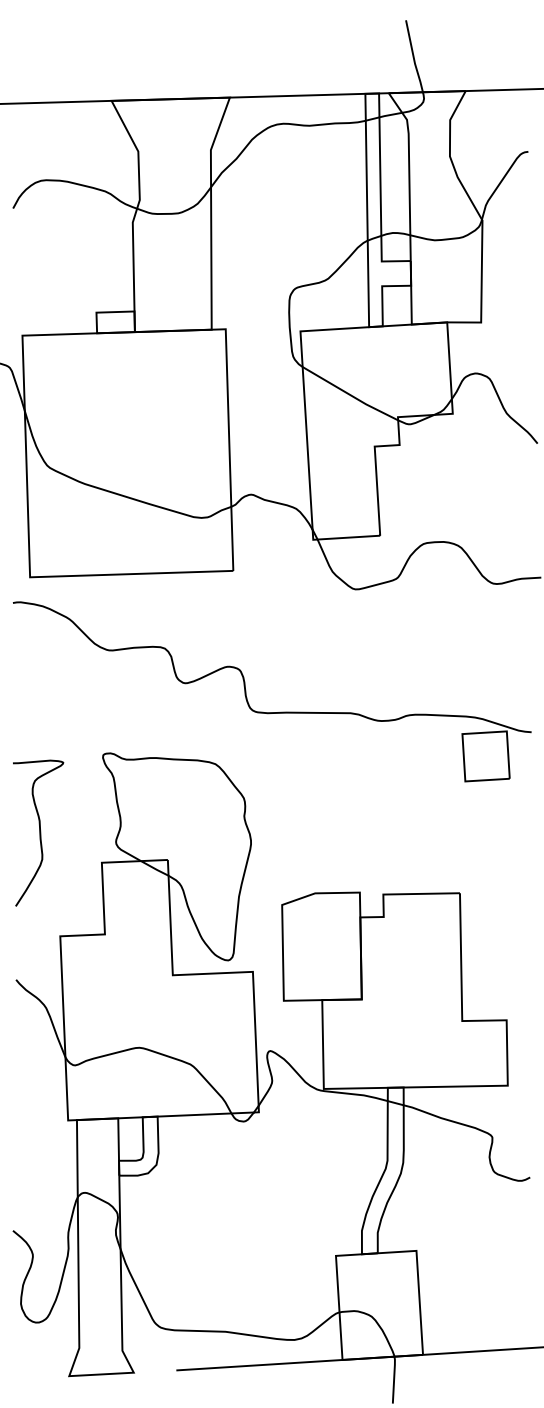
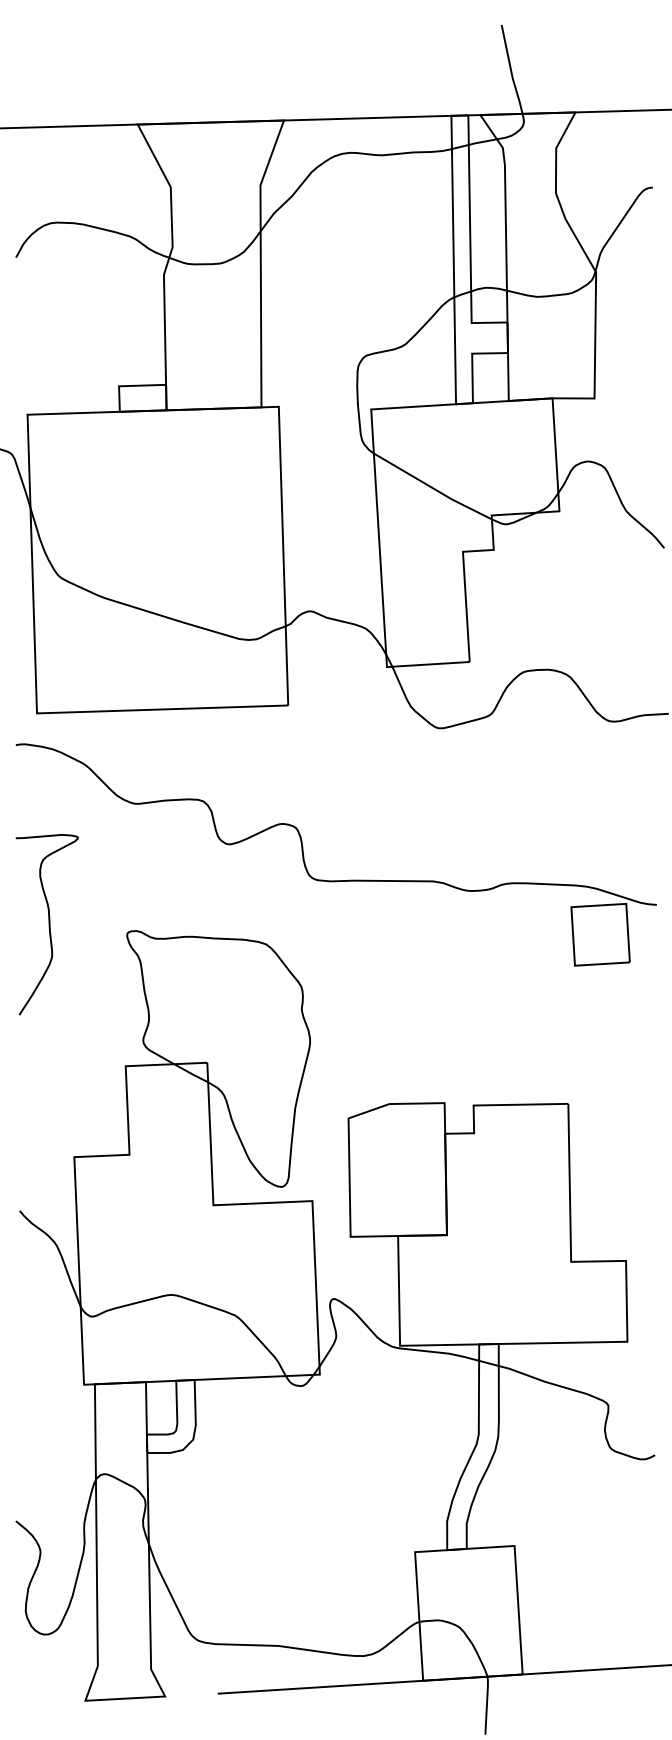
curve: (39, 832) -> (48, 923), moved

